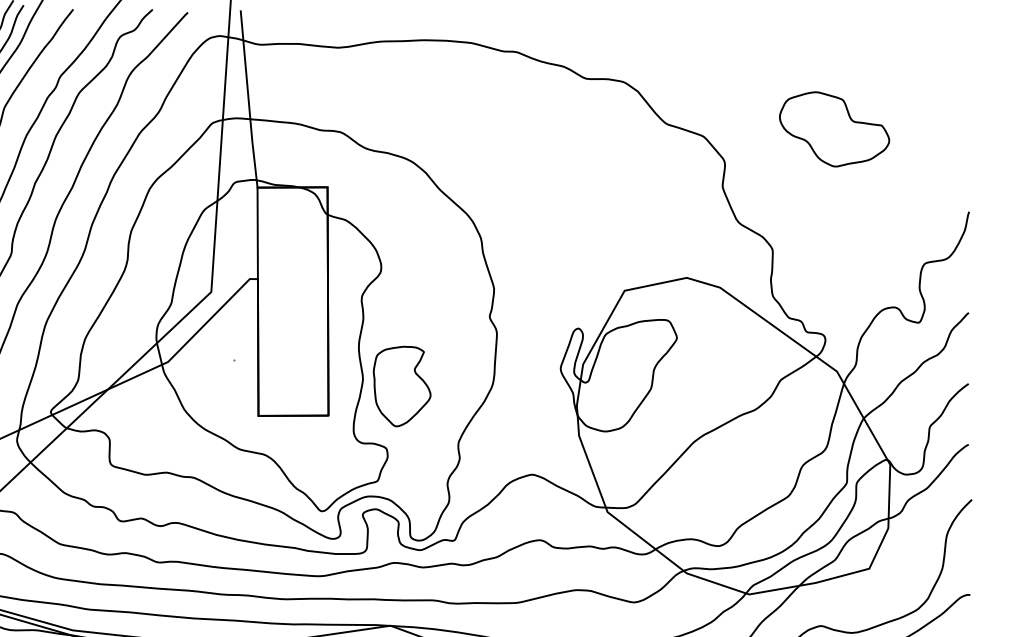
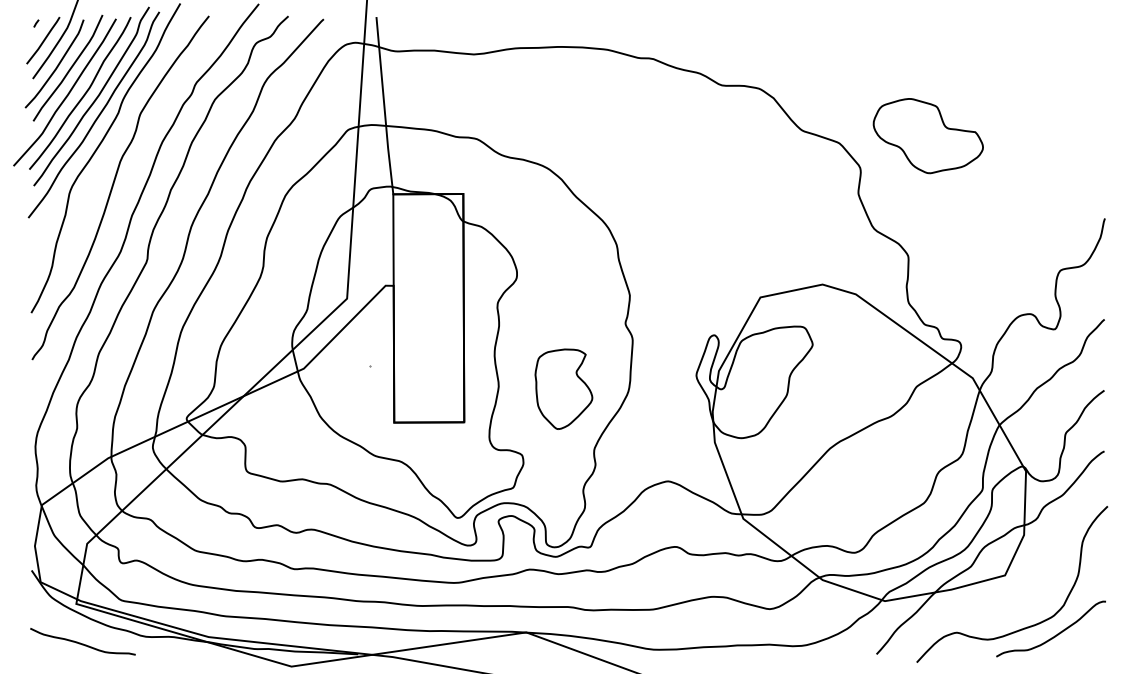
part: (833, 129) -> (927, 136), moved
part: (401, 385) -> (563, 388), moved

